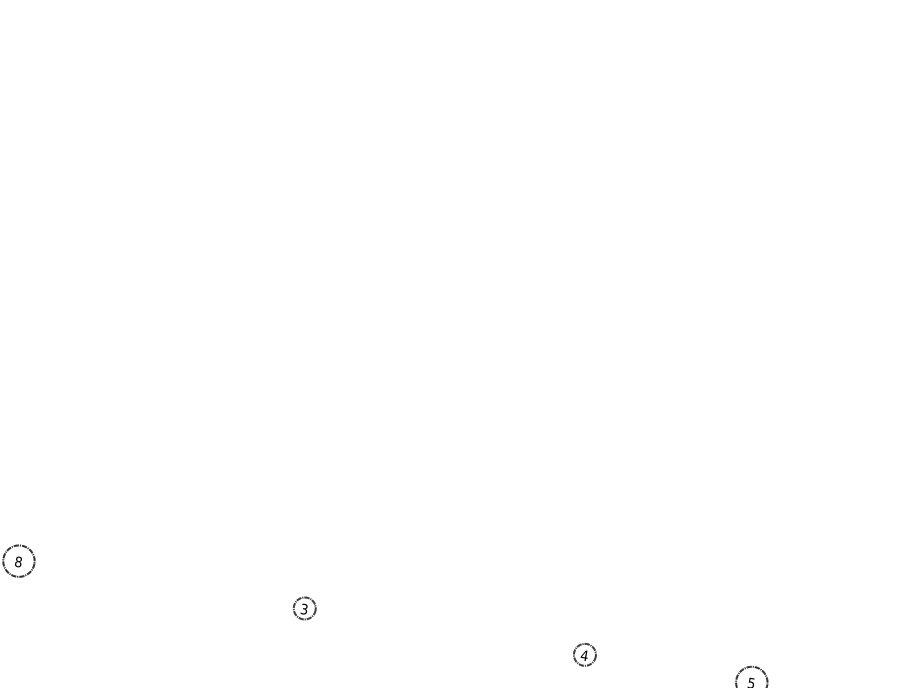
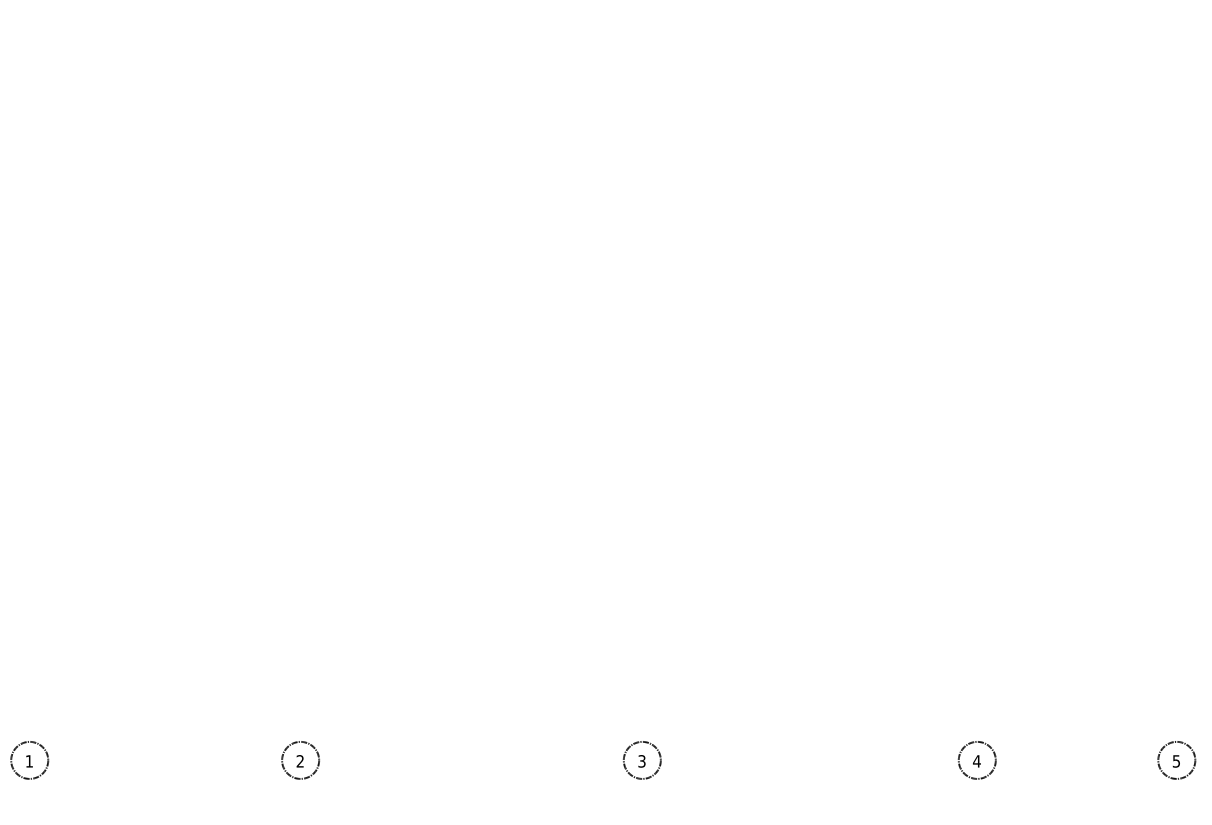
text: (18, 562) -> (300, 761), 8 -> 2
circle: (304, 607) -> (641, 759), size x1.43
circle: (584, 653) -> (976, 759), size x1.43

